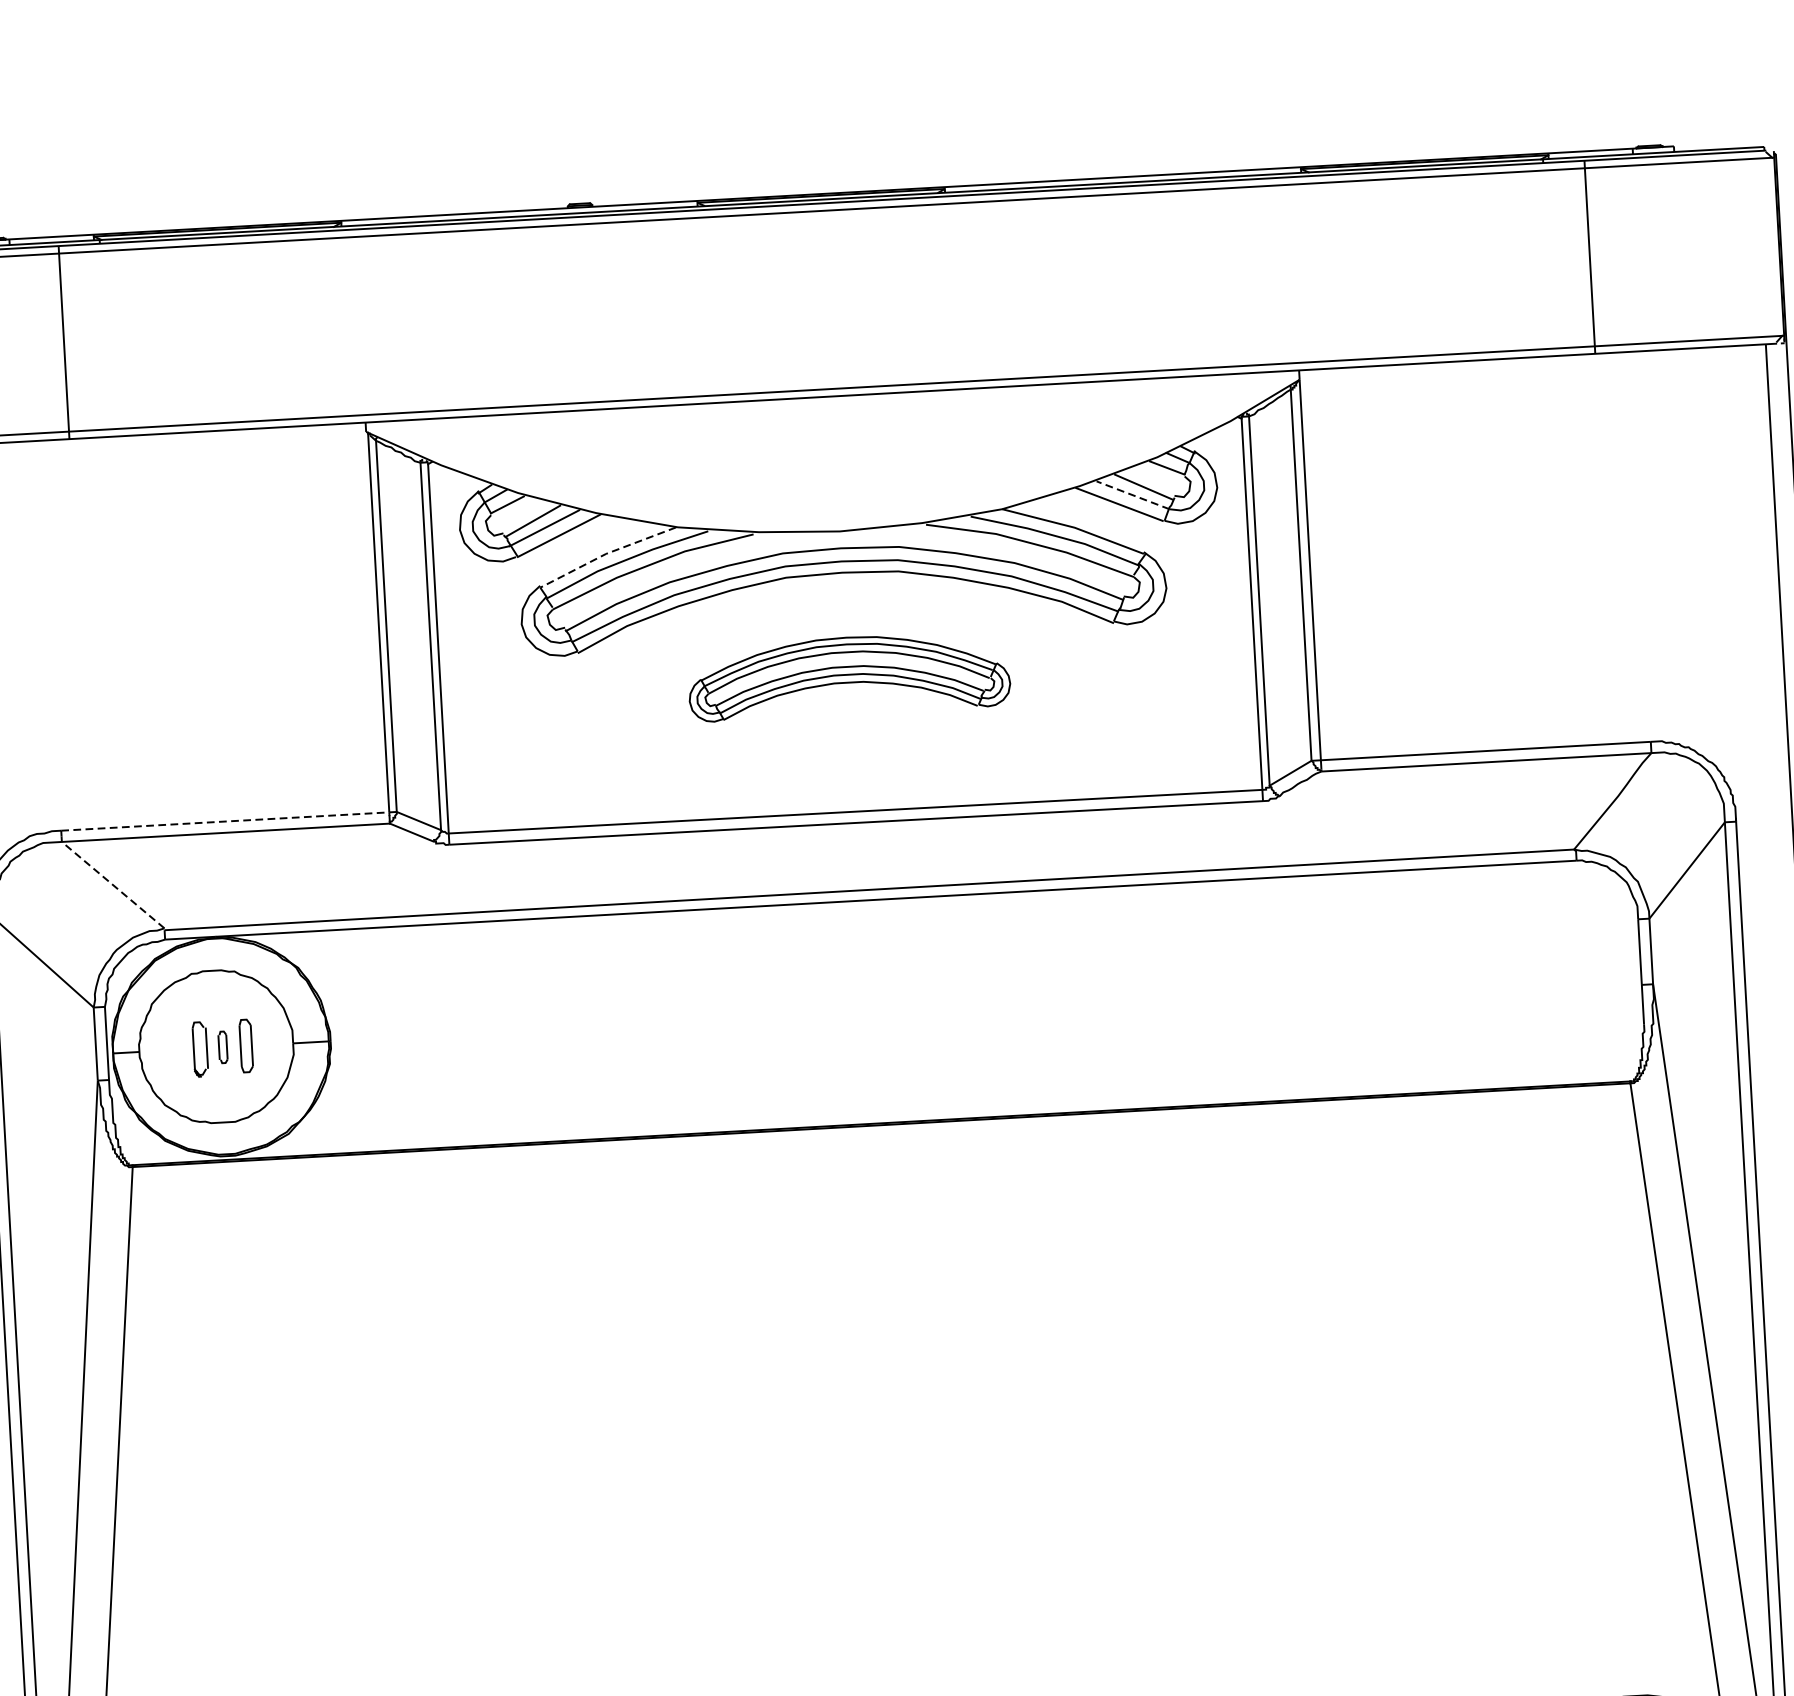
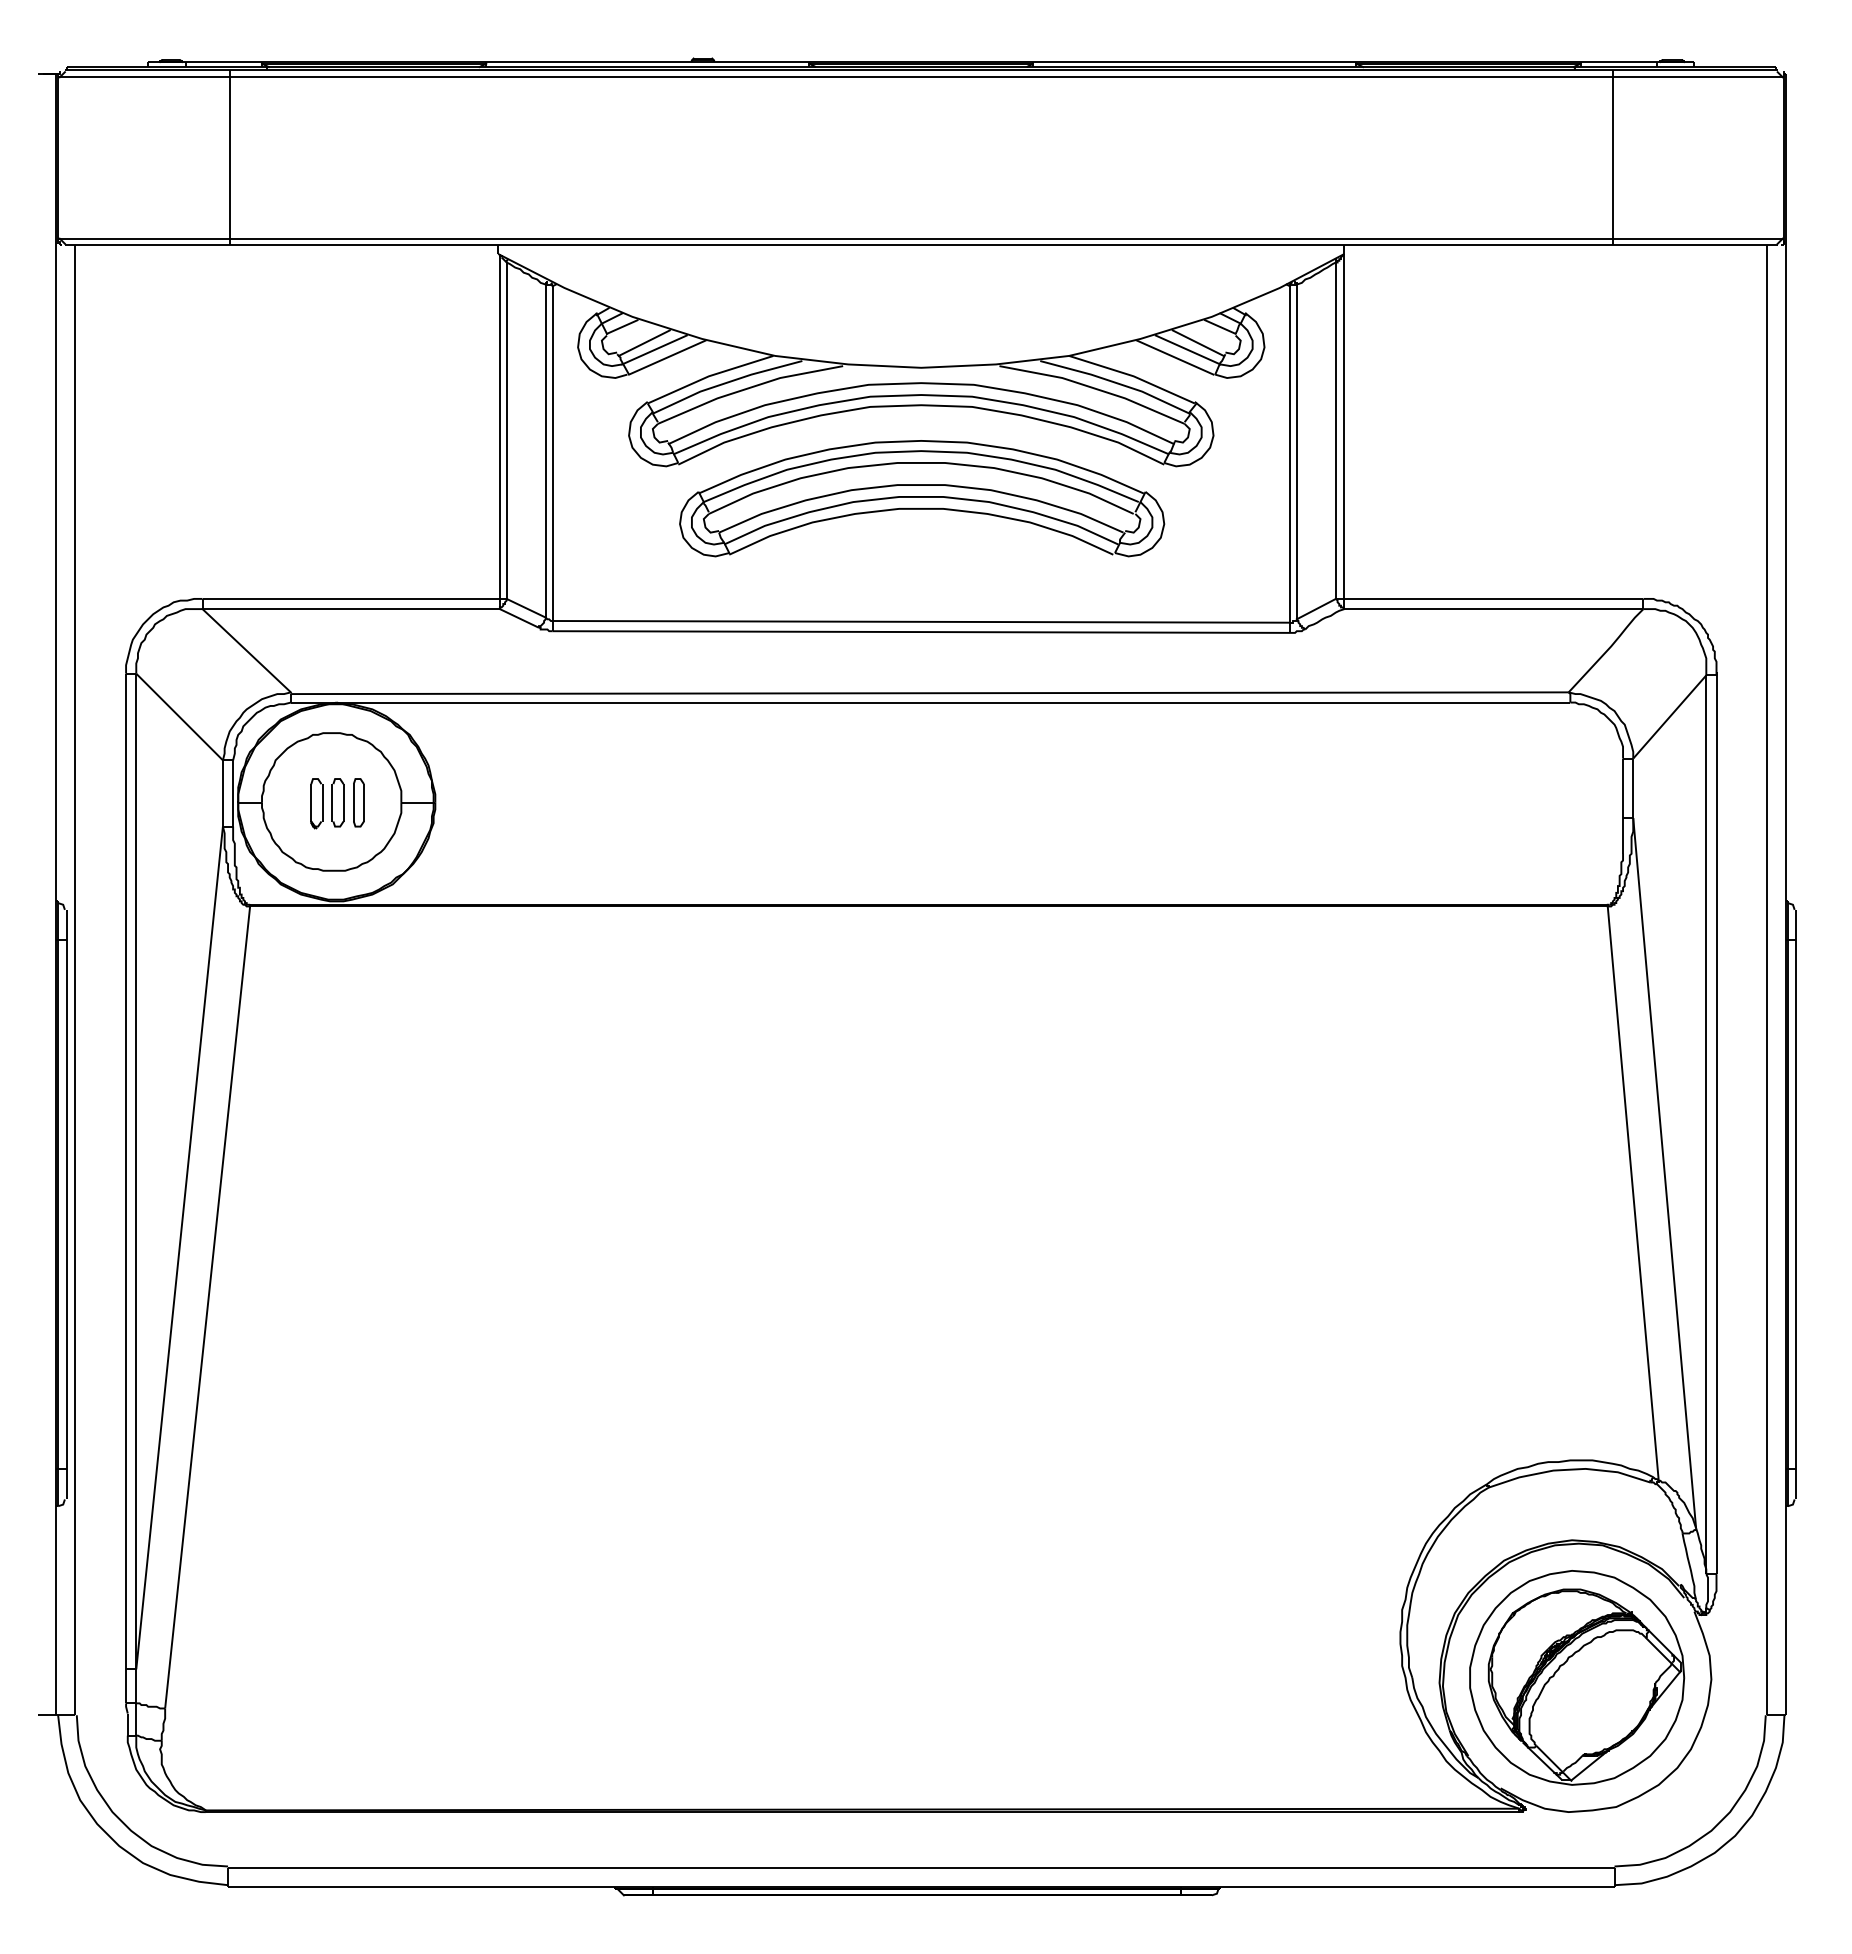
line: (1132, 494) -> (1187, 349), dashed -> solid
line: (605, 554) -> (708, 376), dashed -> solid
part: (849, 675) -> (922, 498), size x1.67
line: (229, 820) -> (355, 598), dashed -> solid
line: (112, 884) -> (246, 650), dashed -> solid
part: (222, 1046) -> (337, 802), size x1.67

